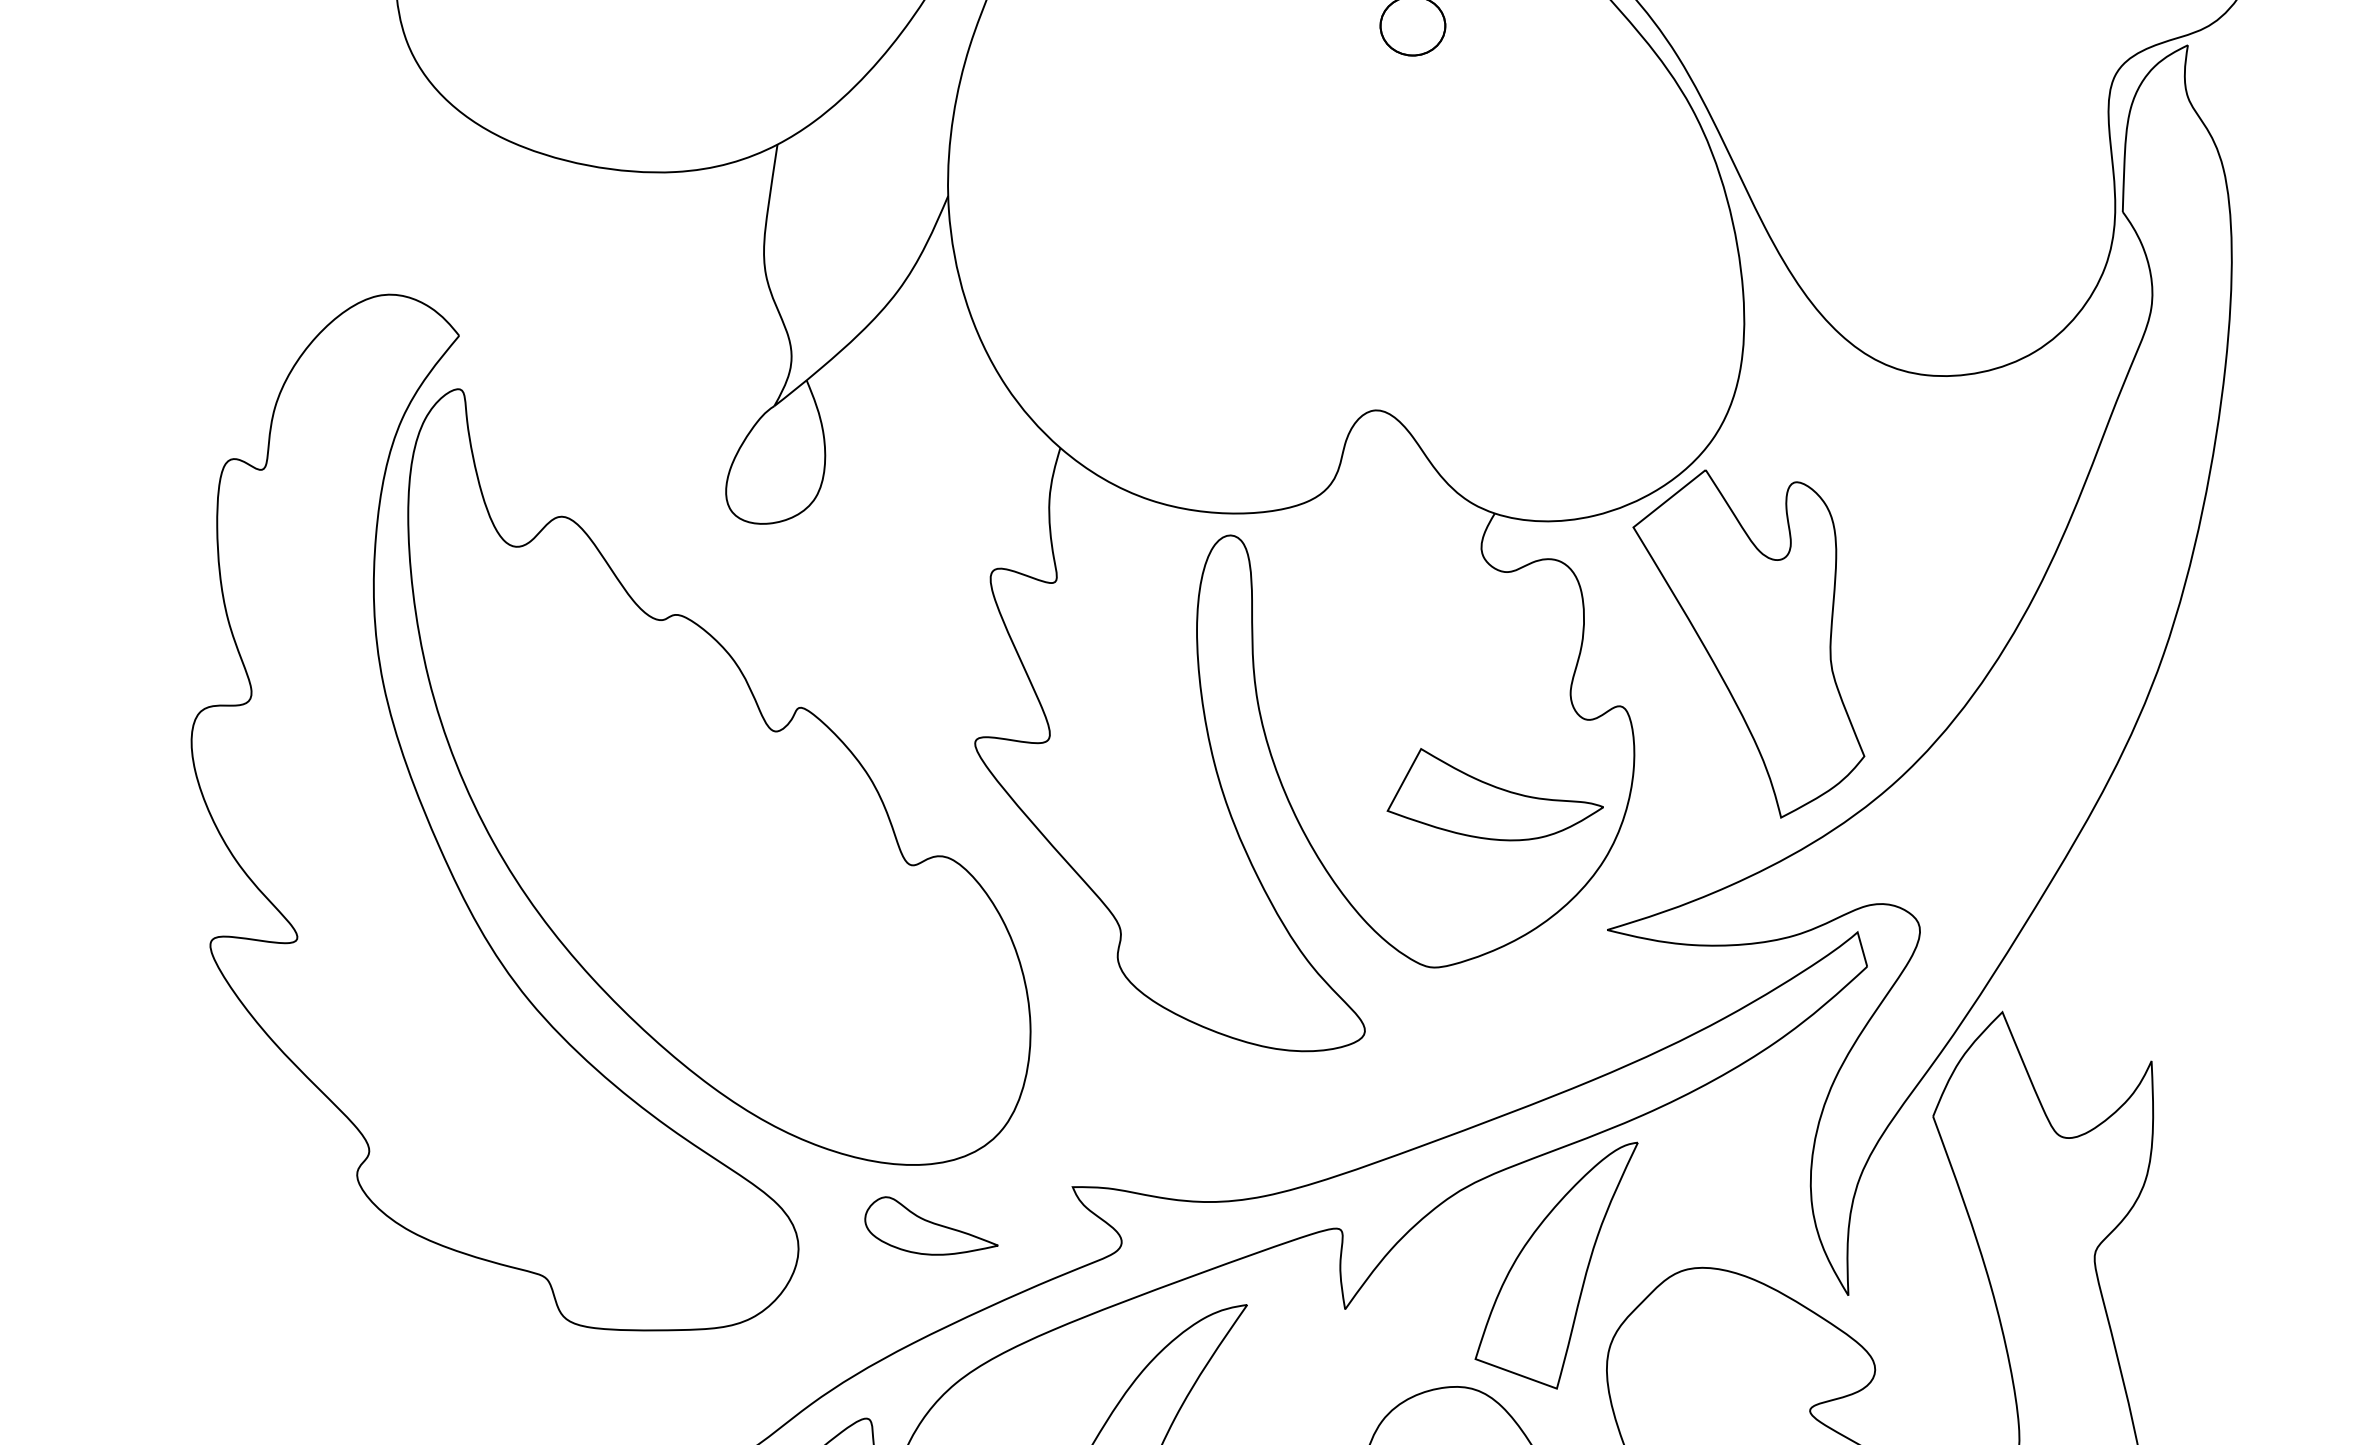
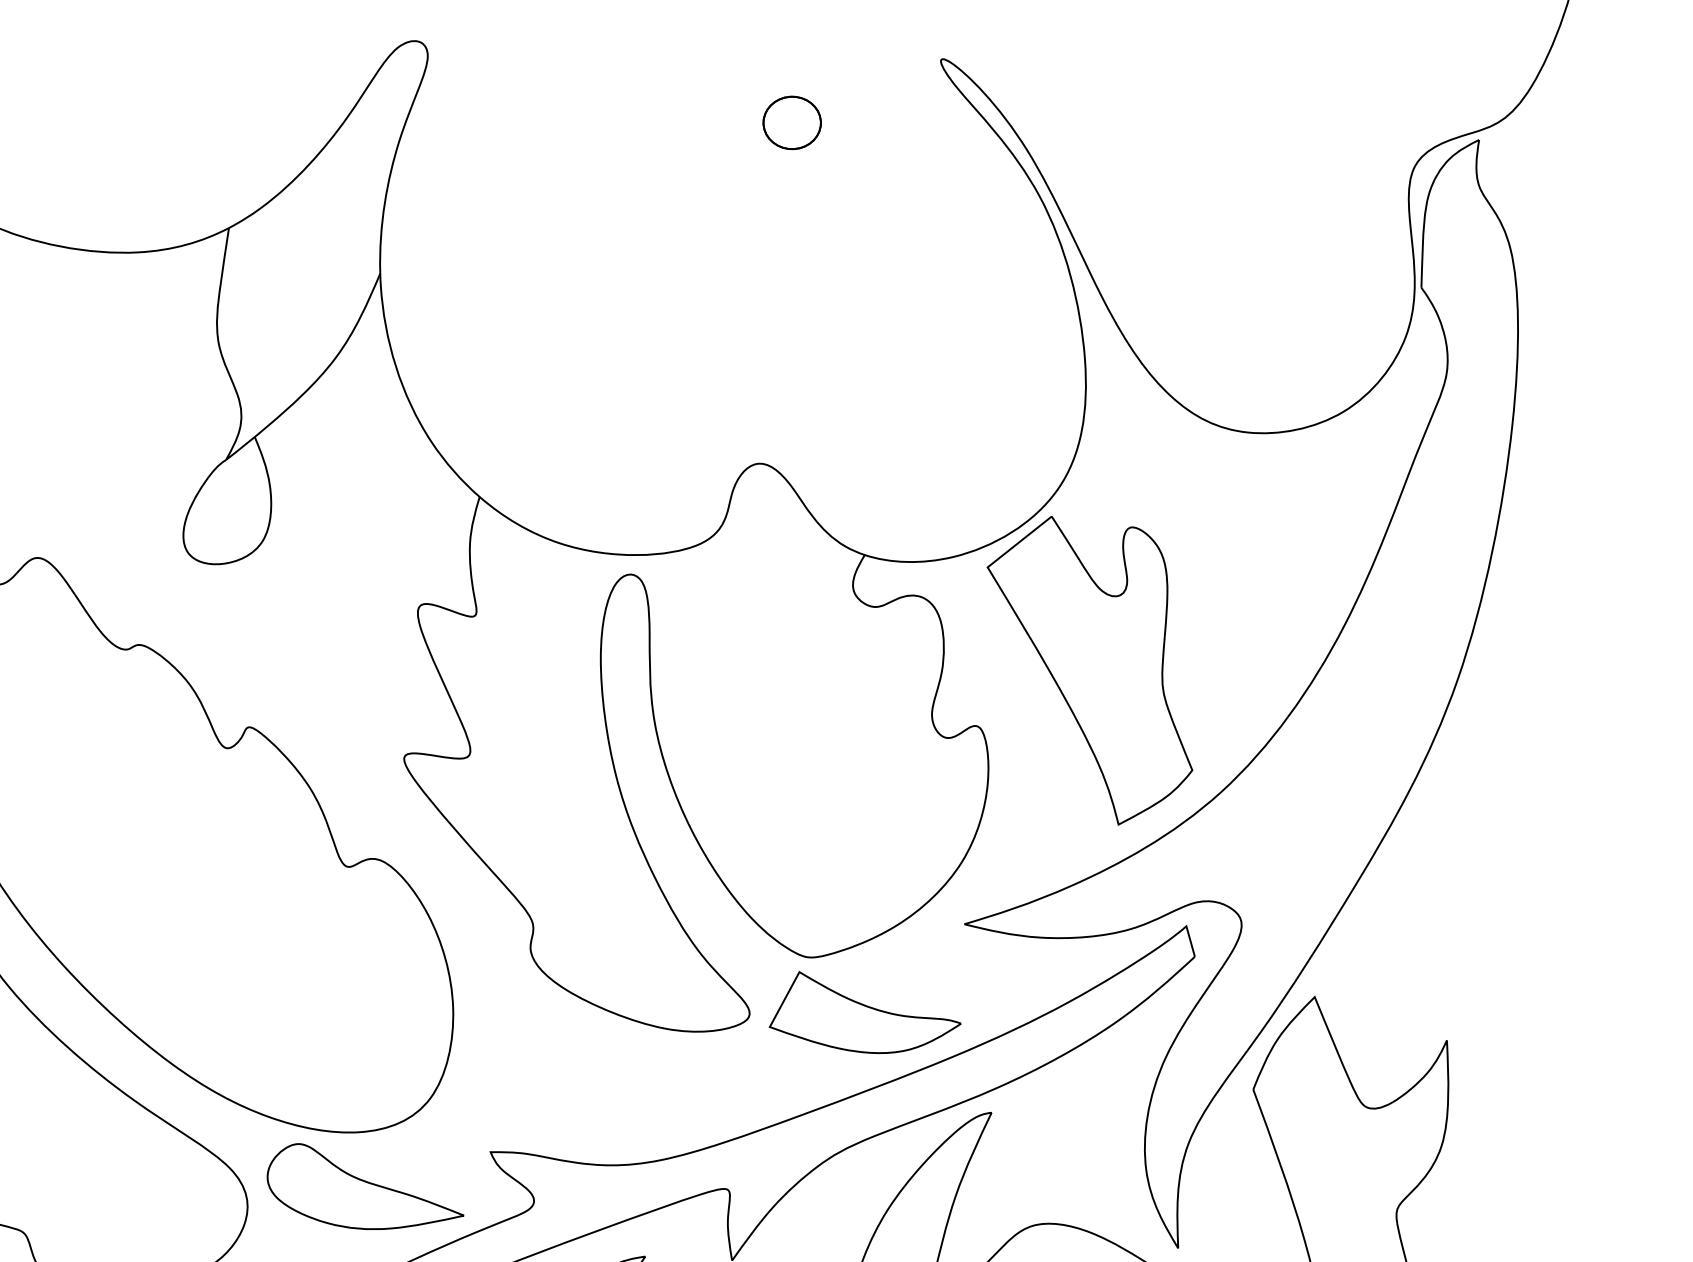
part: (1494, 794) -> (864, 1012), moved
part: (931, 1225) -> (365, 1186), size x1.67

